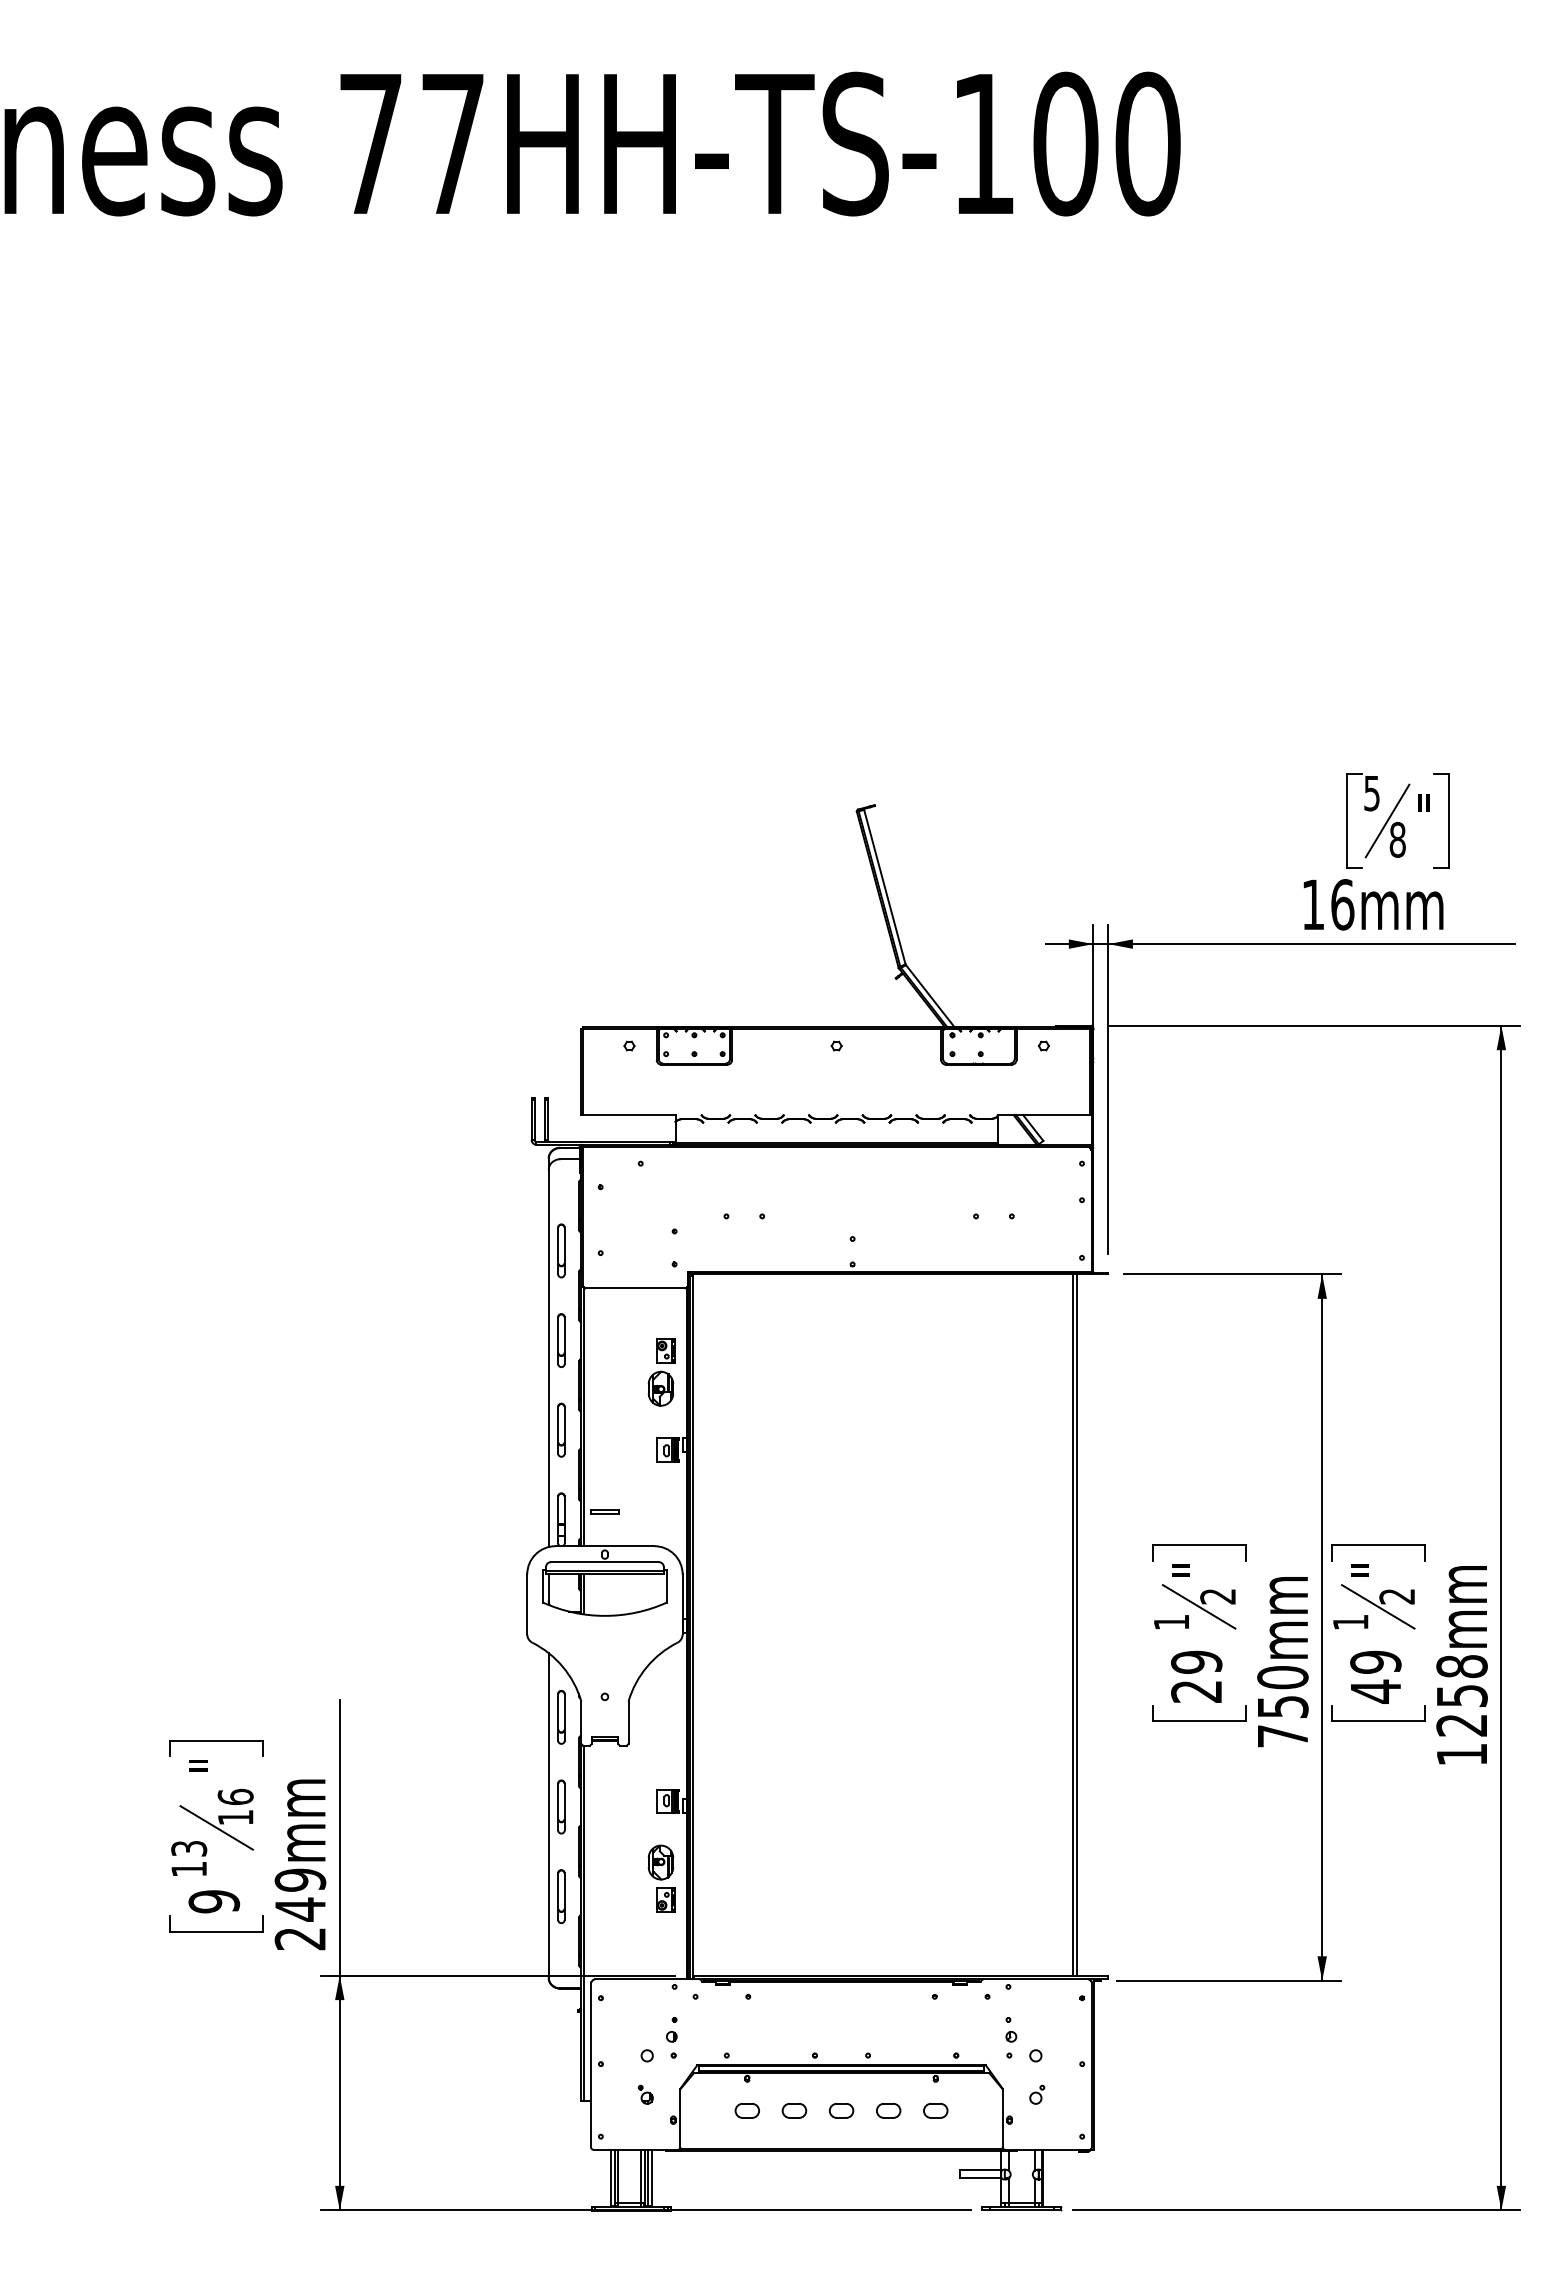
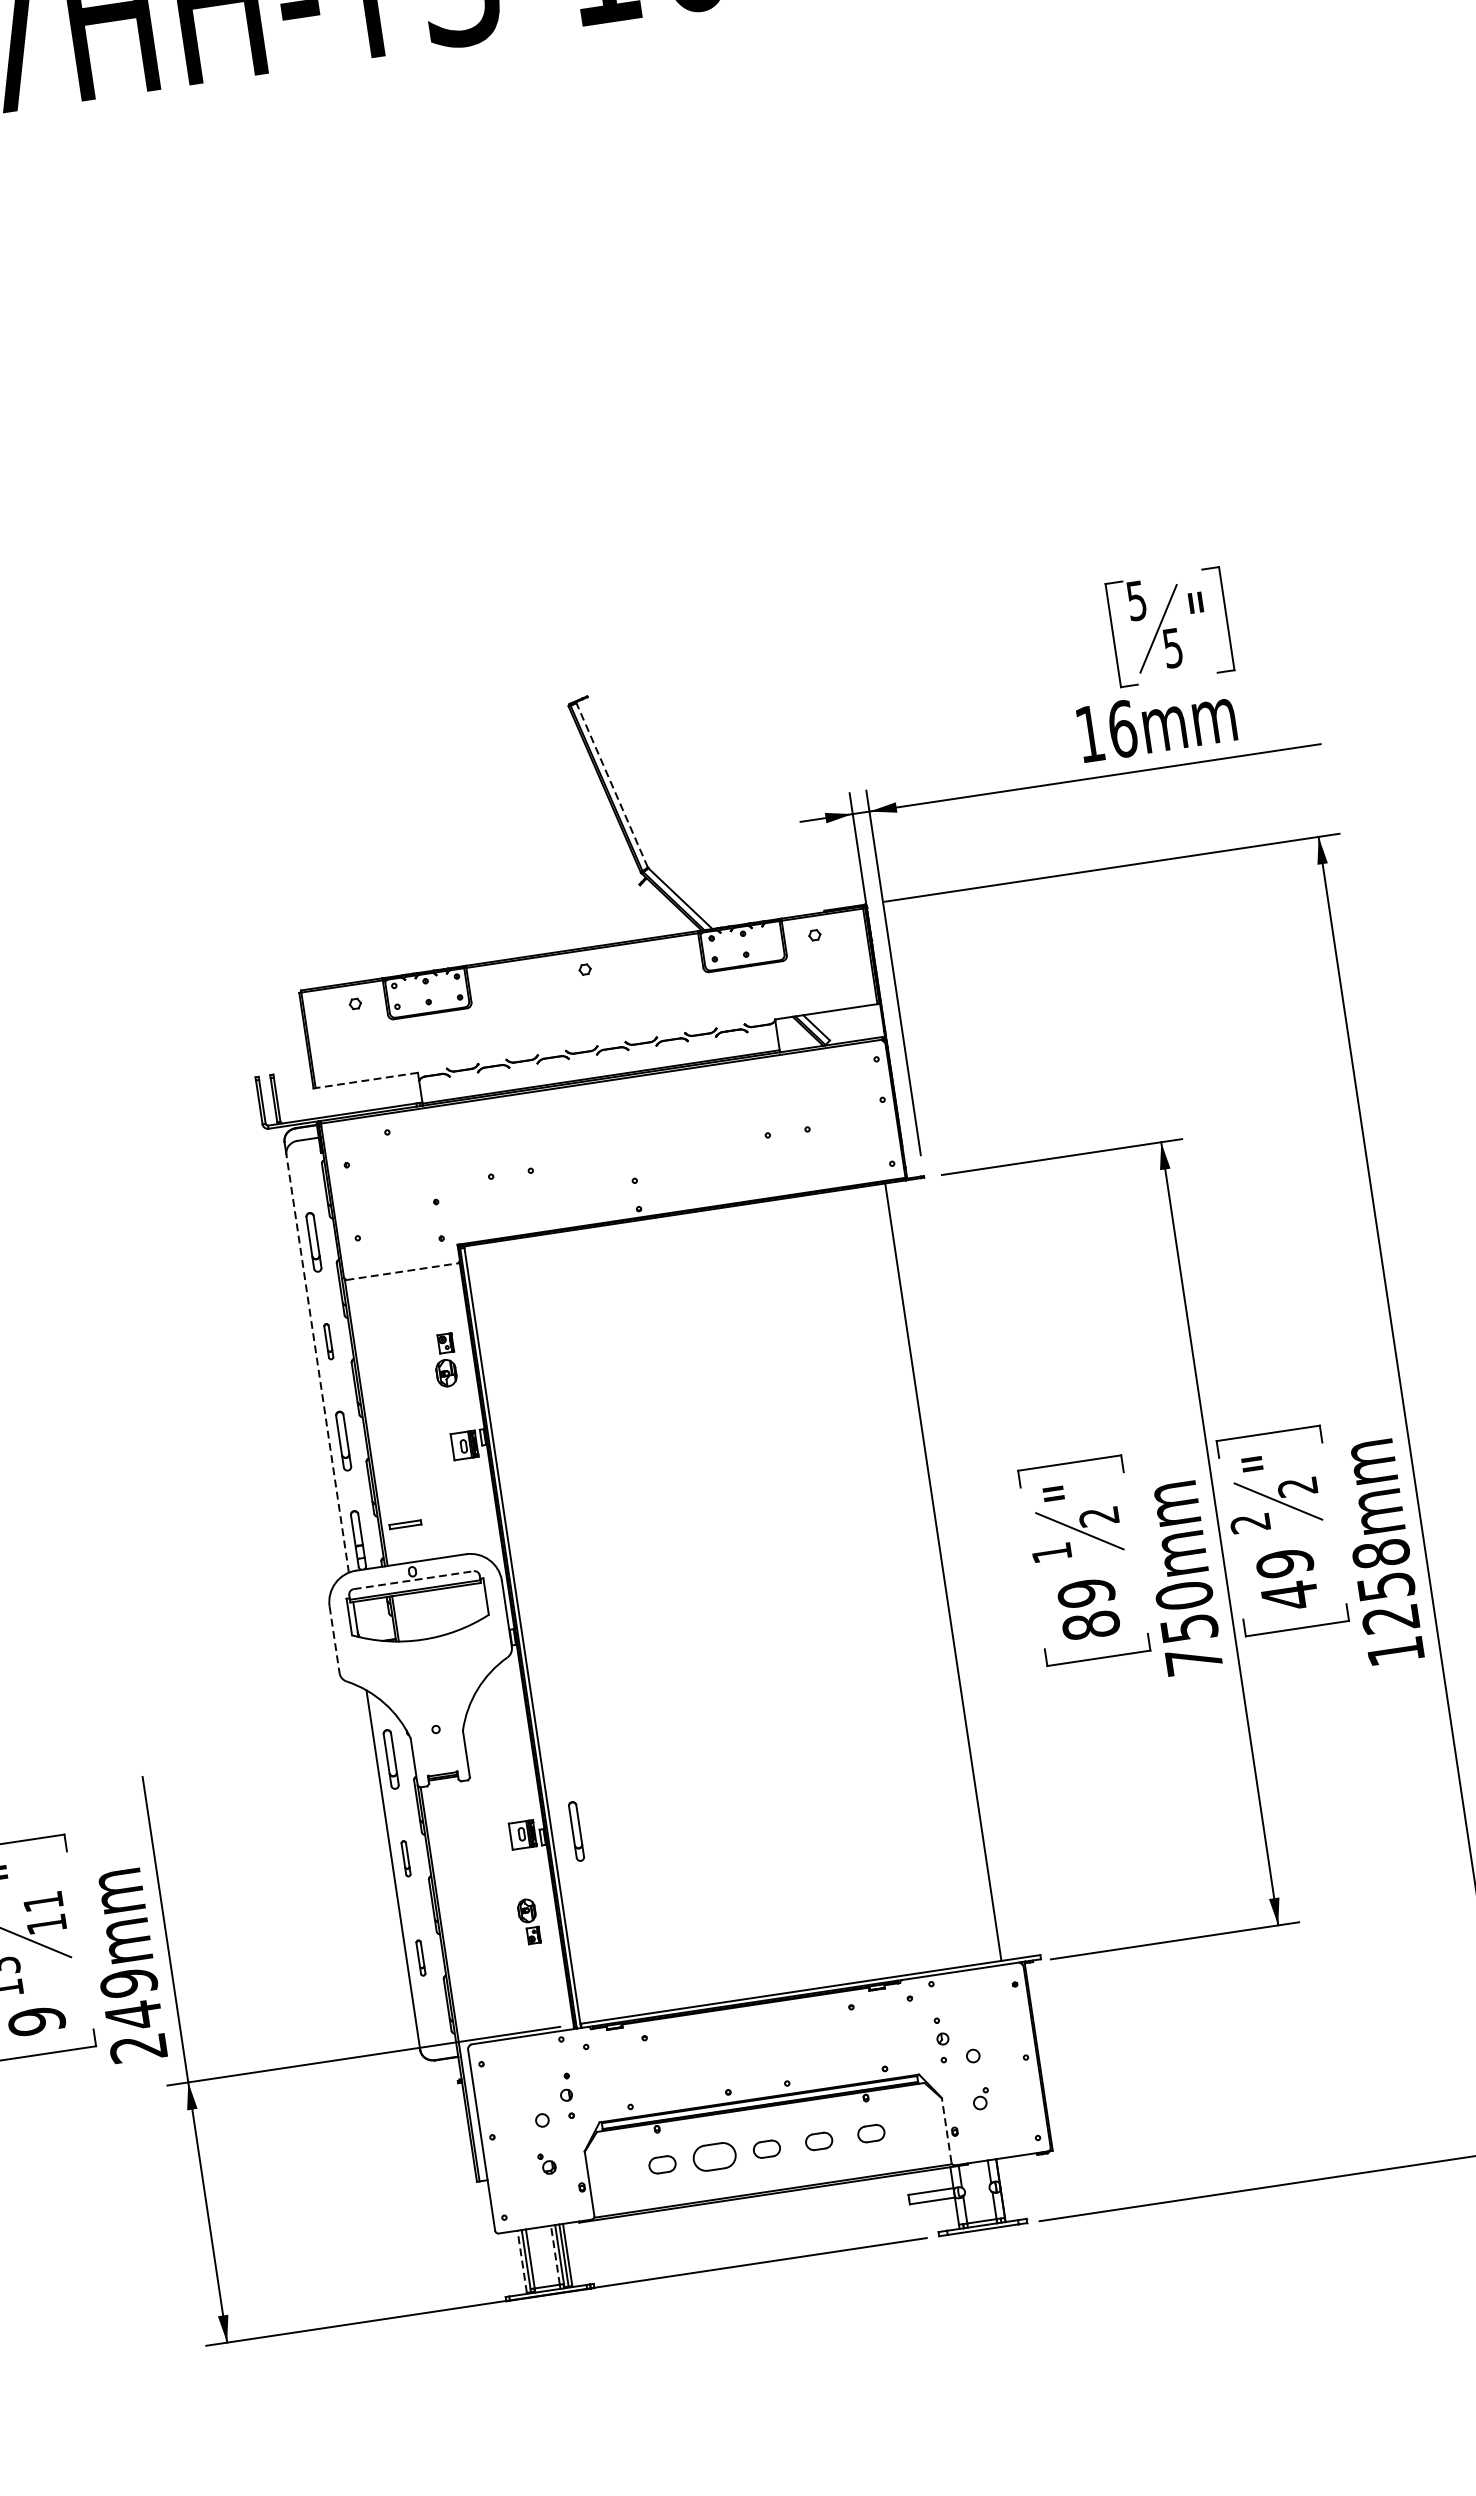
text: (1397, 839) -> (1172, 647), 8 -> 5
line: (884, 887) -> (611, 785), solid -> dashed
line: (628, 1115) -> (365, 1081), solid -> dashed
line: (636, 1288) -> (403, 1271), solid -> dashed
part: (561, 1340) -> (328, 1341), size x0.6
line: (548, 1358) -> (317, 1363), solid -> dashed
part: (661, 1372) -> (445, 1360), size x0.7
line: (605, 1562) -> (414, 1580), solid -> dashed
line: (527, 1604) -> (334, 1639), solid -> dashed
text: (1350, 1622) -> (1250, 1523), 1 -> 2
line: (1077, 1624) -> (947, 1570), removed
text: (1196, 1691) -> (1090, 1625), 29 -> 89
text: (235, 1796) -> (43, 1901), 16 -> 11
part: (715, 1805) -> (576, 1831), added
part: (561, 1806) -> (406, 1858), size x0.6
part: (661, 1878) -> (528, 1921), size x0.6
part: (561, 1896) -> (420, 1957), size x0.6
part: (794, 2110) -> (714, 2156), size x1.6
line: (1002, 2117) -> (946, 2129), solid -> dashed
line: (640, 2176) -> (554, 2255), solid -> dashed
line: (610, 2177) -> (521, 2261), solid -> dashed

